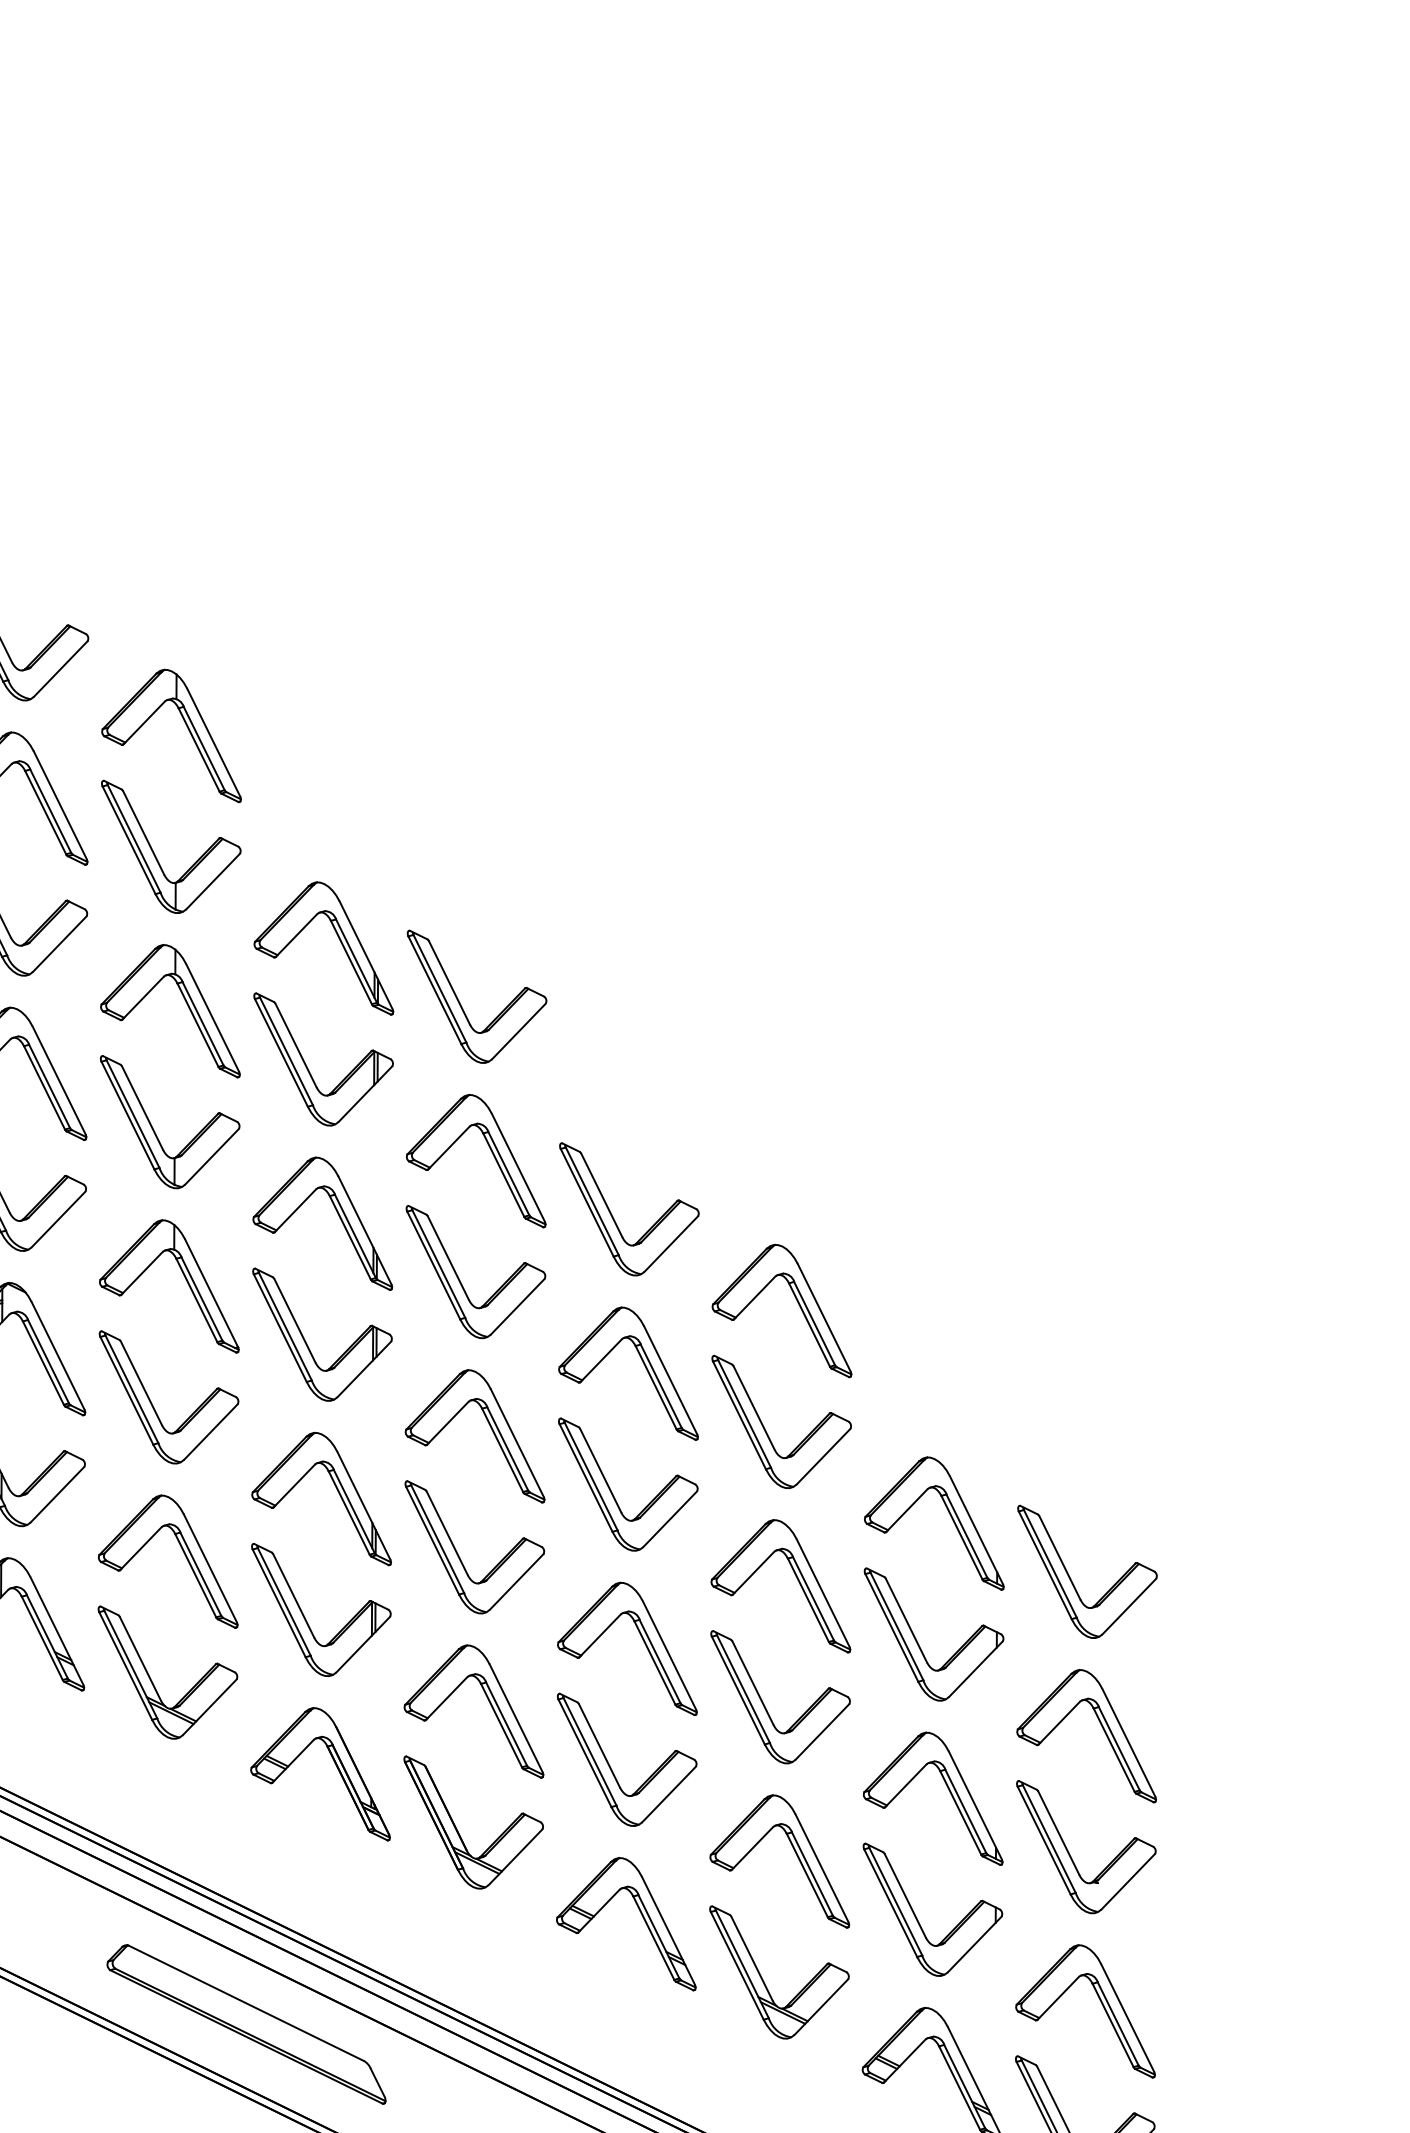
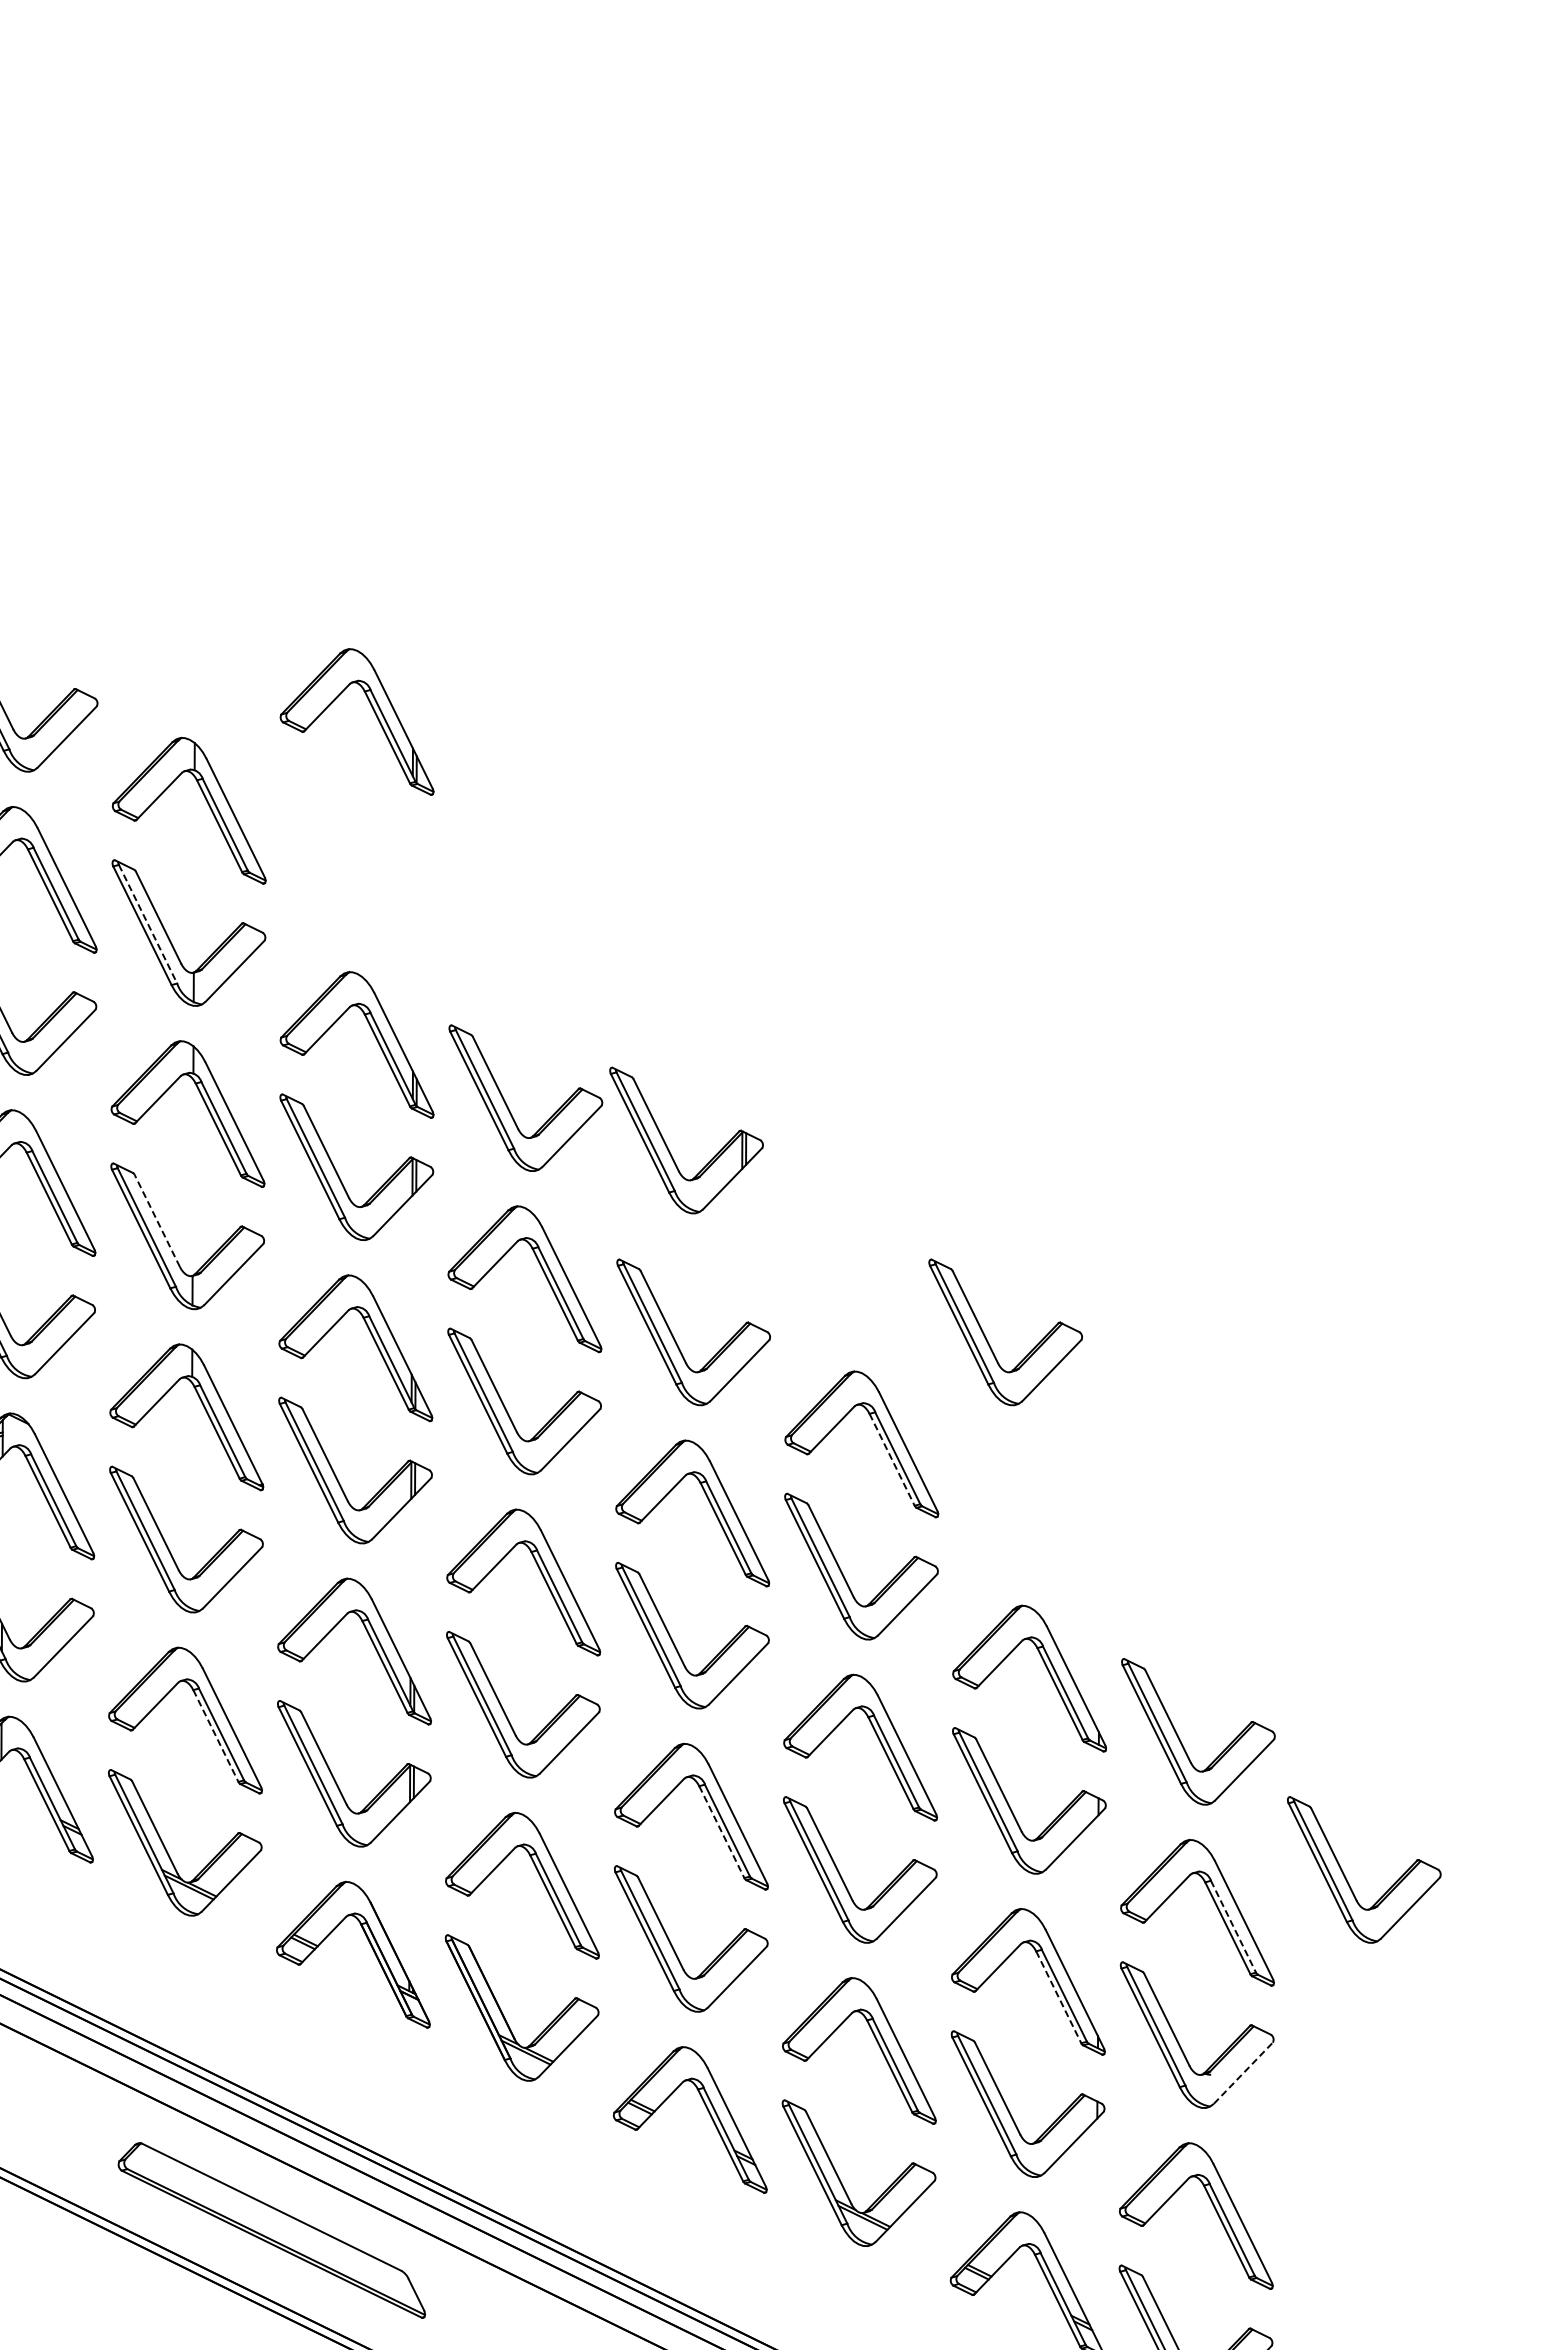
part: (339, 647) -> (374, 713), added
line: (134, 839) -> (148, 924), solid -> dashed
part: (607, 1043) -> (669, 1149), added
line: (142, 1107) -> (157, 1220), solid -> dashed
part: (896, 1217) -> (988, 1341), added
line: (809, 1325) -> (892, 1460), solid -> dashed
line: (196, 1576) -> (216, 1736), solid -> dashed
line: (655, 1663) -> (722, 1832), solid -> dashed
part: (1221, 1704) -> (1346, 1877), added
line: (1119, 1749) -> (1233, 1927), solid -> dashed
line: (960, 1813) -> (1058, 1997), solid -> dashed
line: (1128, 1881) -> (1243, 2072), solid -> dashed

